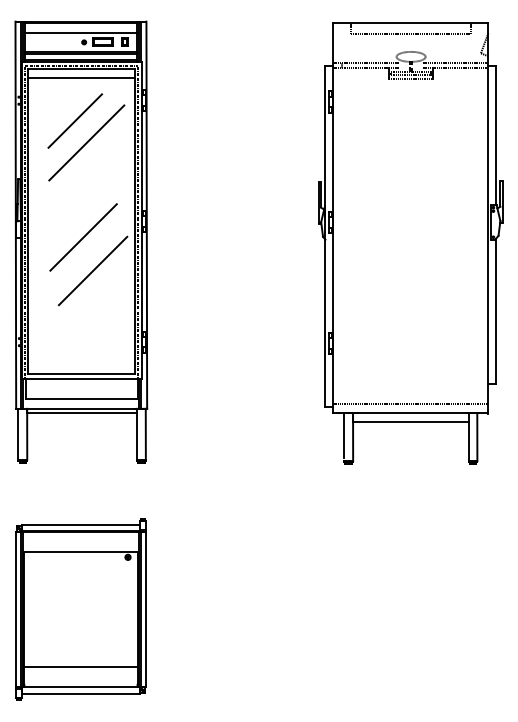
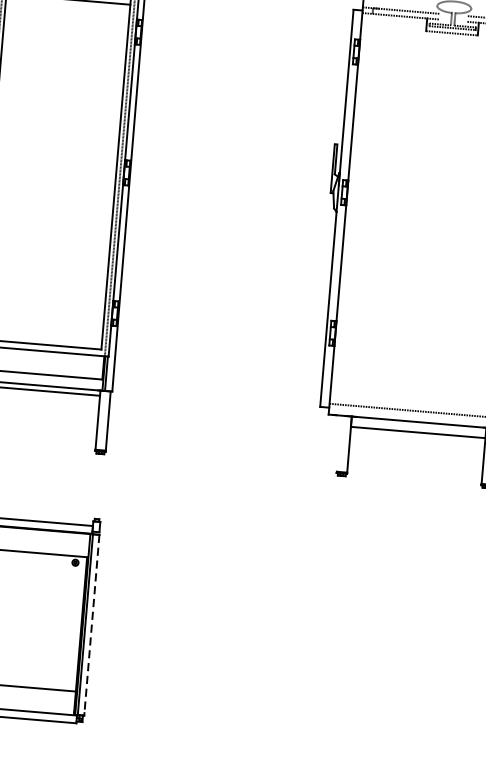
line: (74, 120) -> (55, 48), removed
line: (86, 142) -> (67, 75), removed
line: (83, 237) -> (54, 185), removed
line: (92, 270) -> (62, 225), removed
line: (344, 434) -> (339, 440), removed
line: (146, 608) -> (92, 624), solid -> dashed

